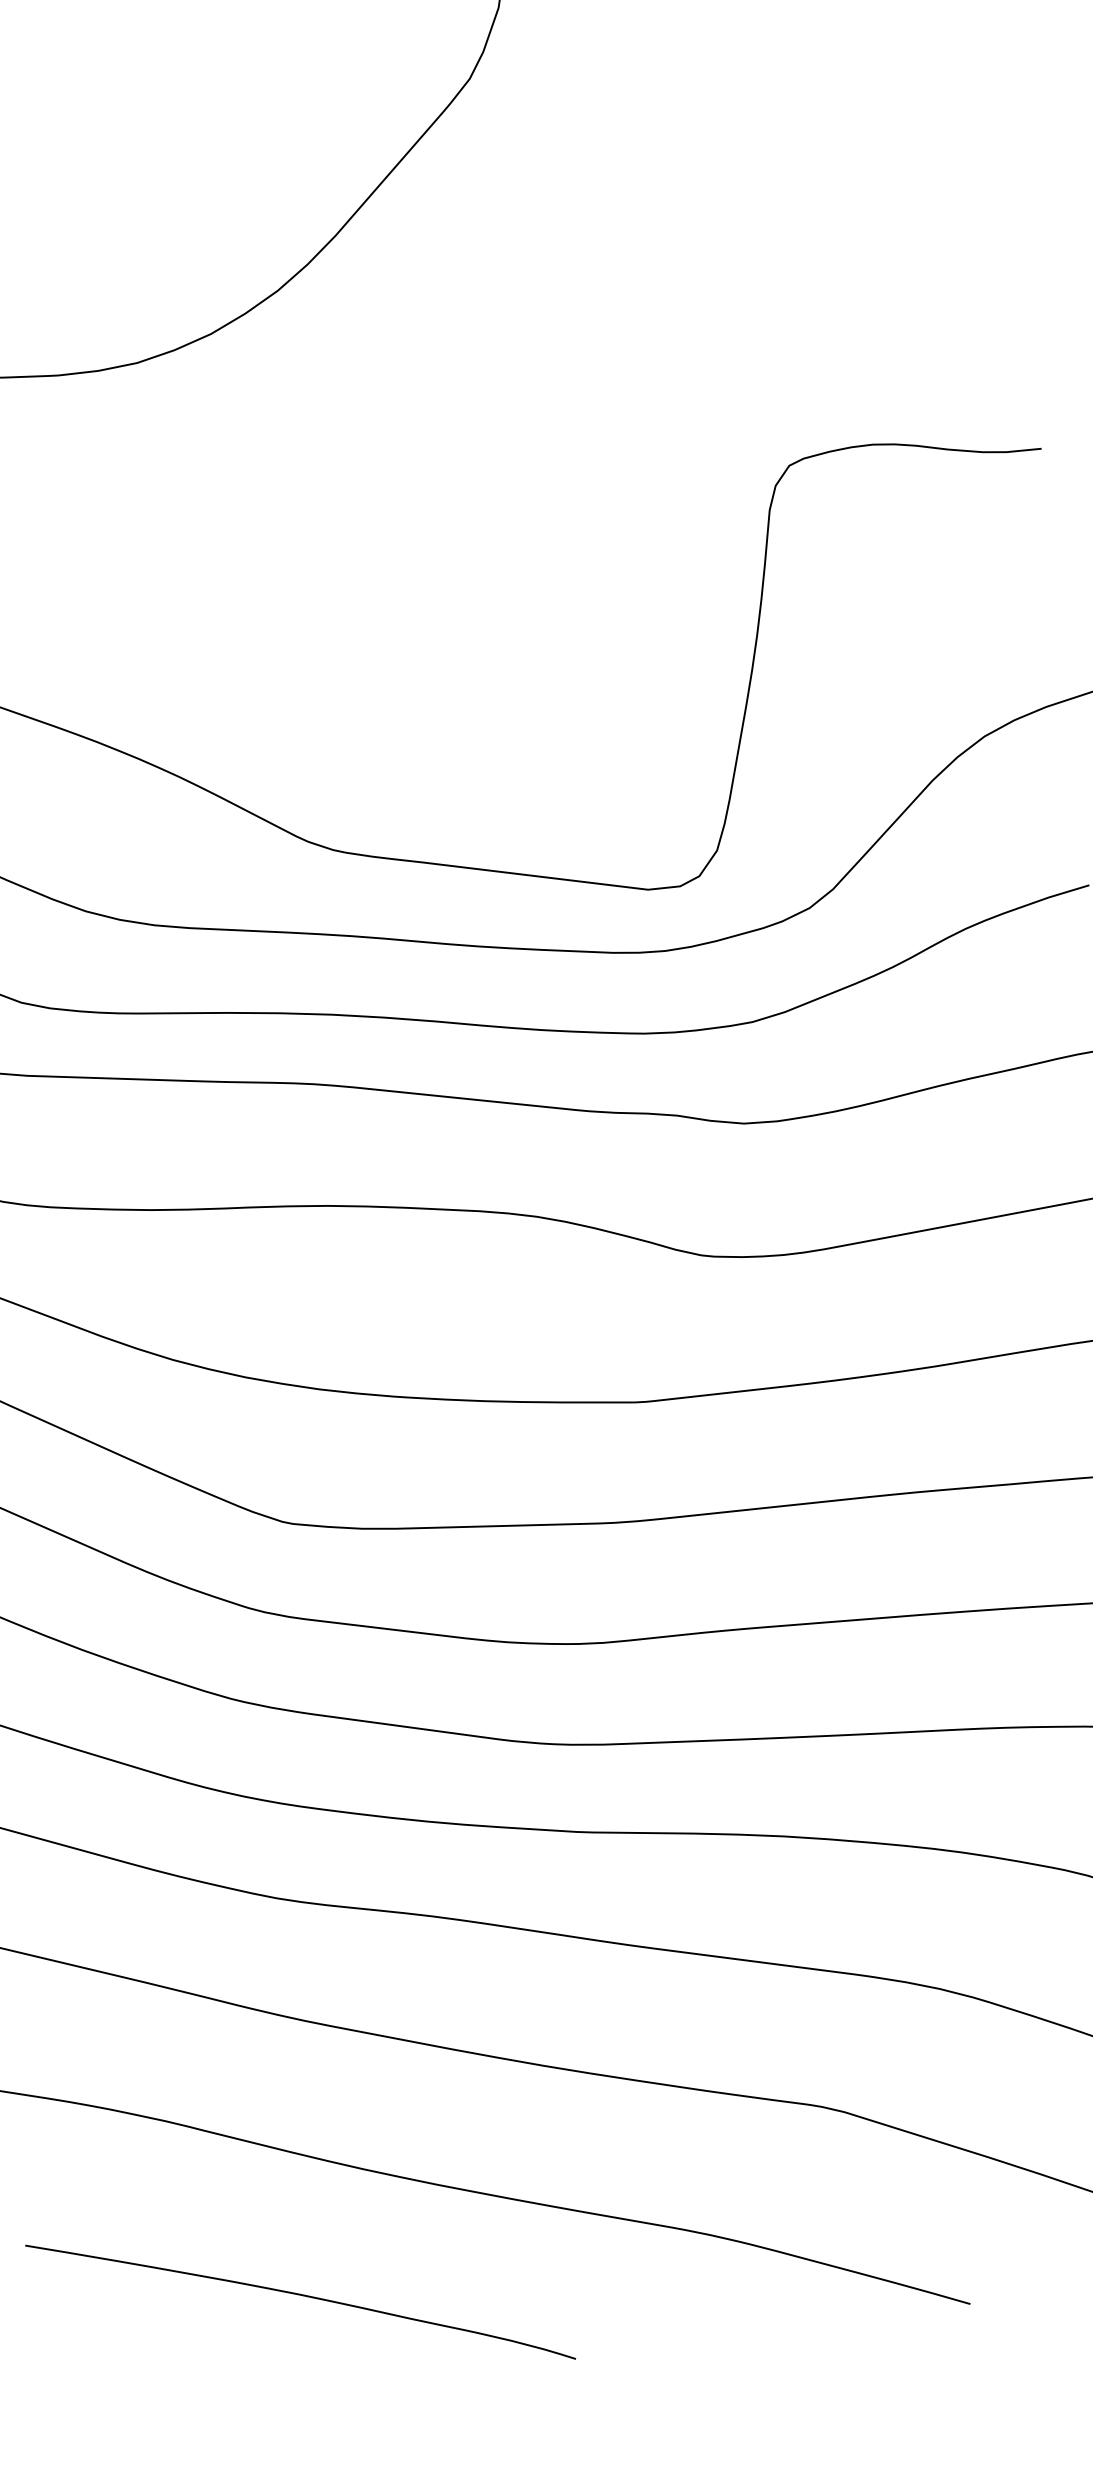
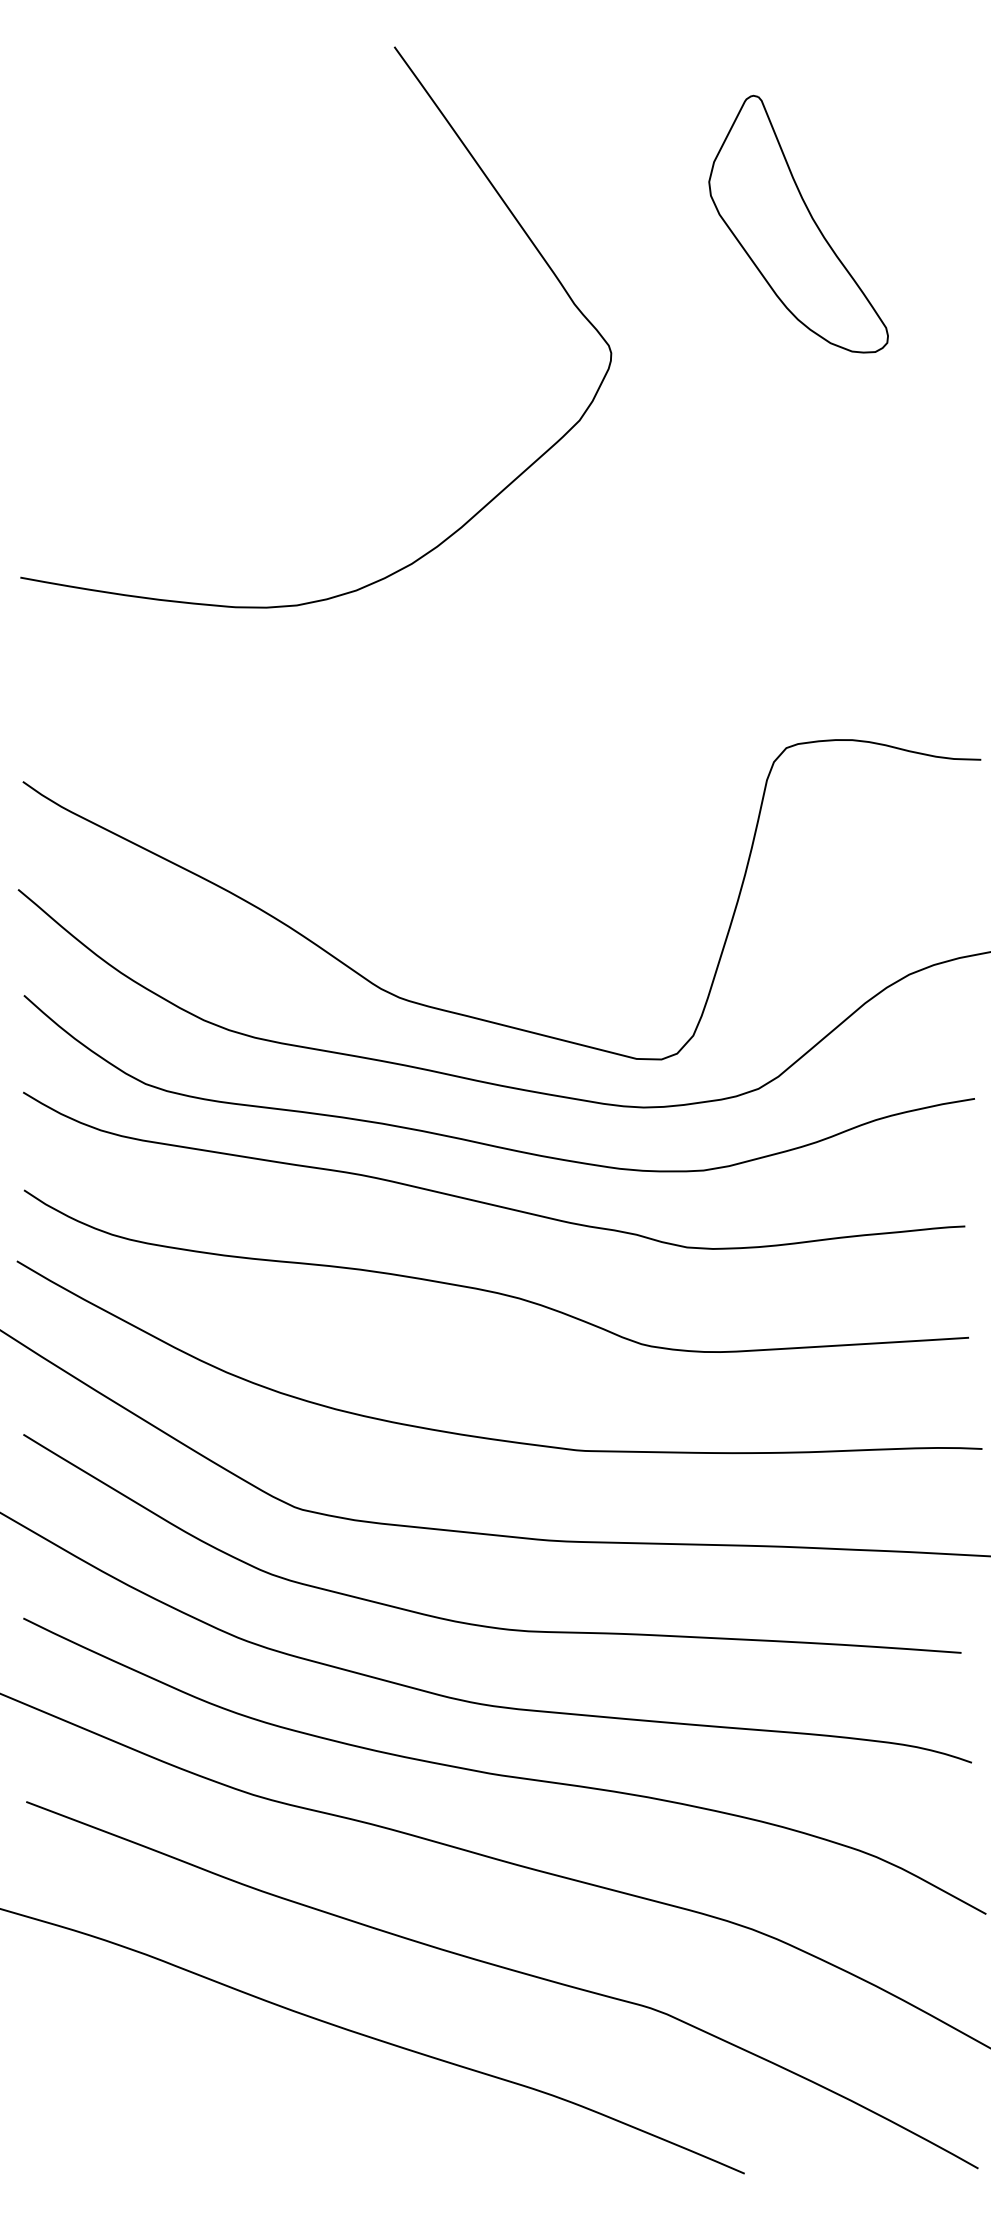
curve: (301, 2296) -> (233, 2102), removed

